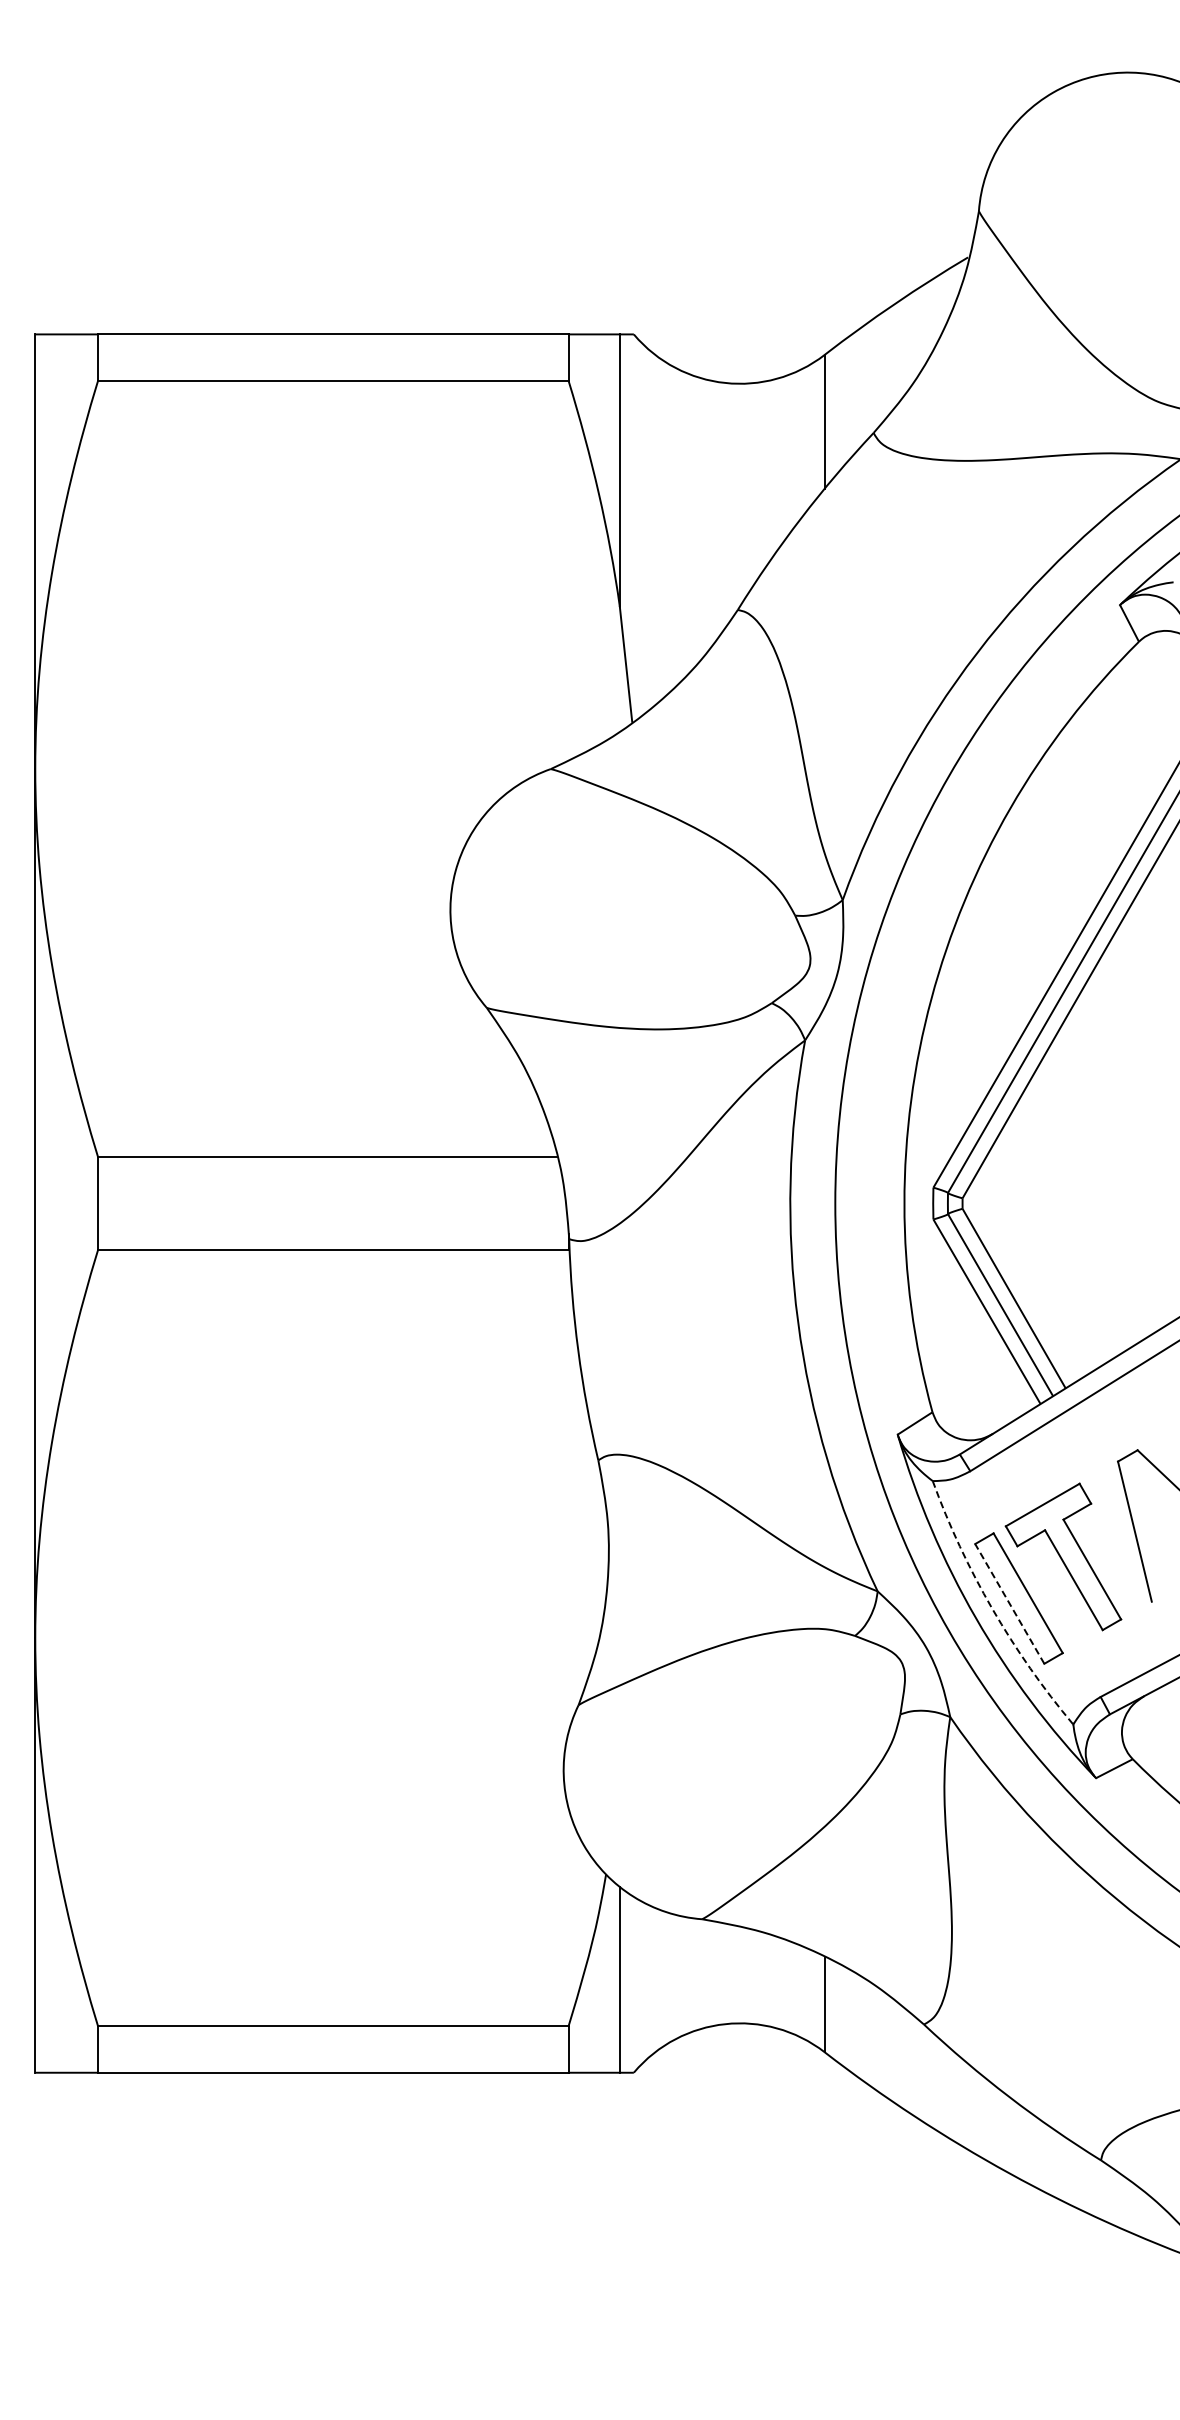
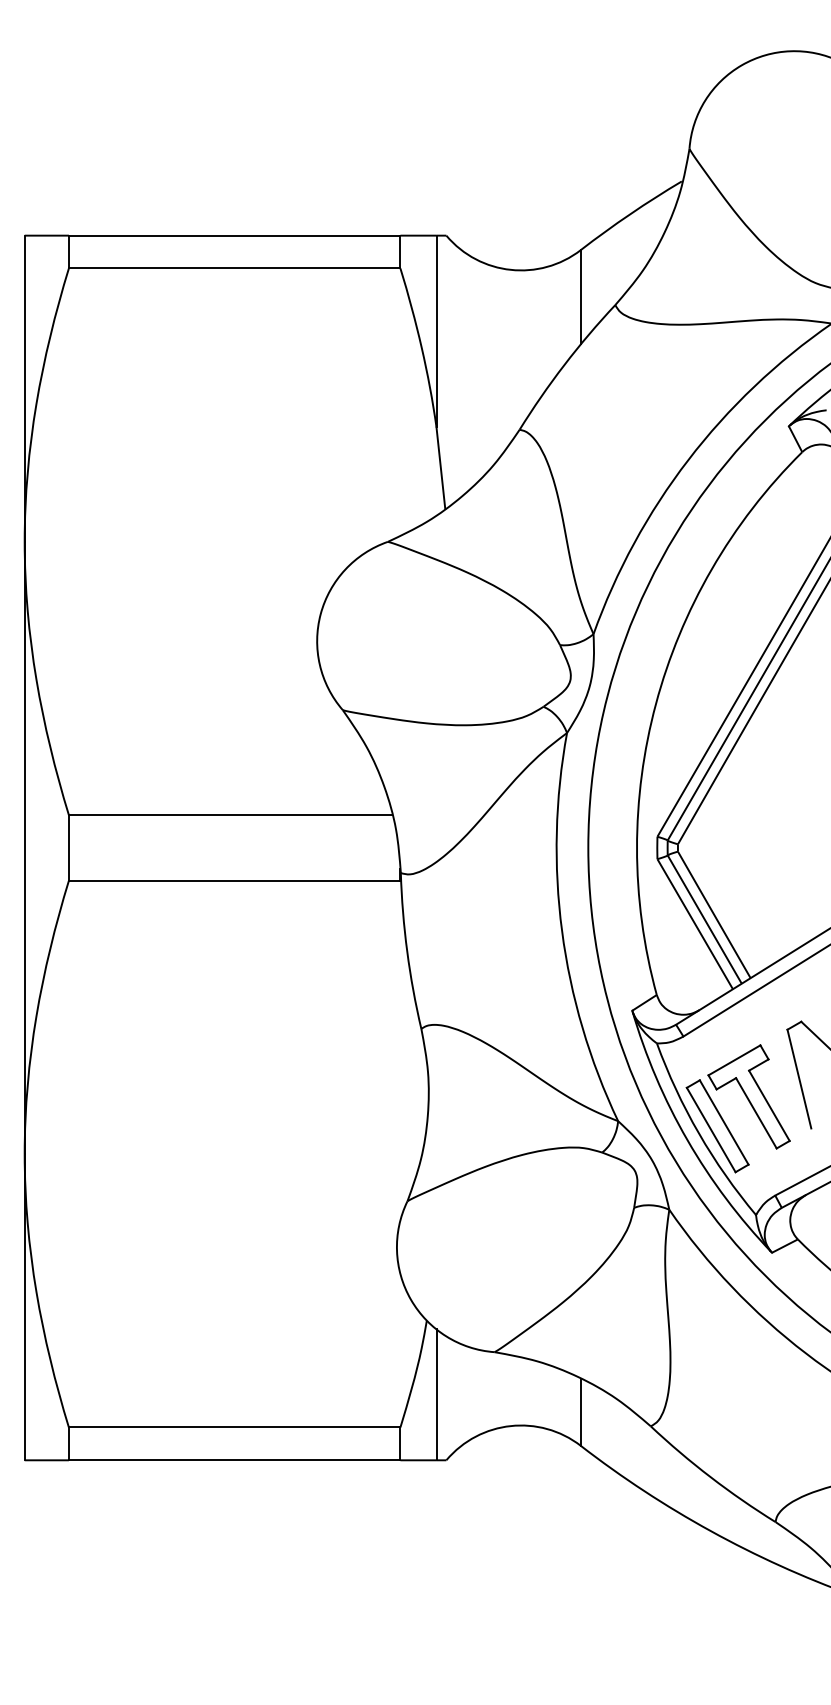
line: (1009, 1603) -> (711, 1129), dashed -> solid
arc: (992, 1608) -> (699, 1133), dashed -> solid

